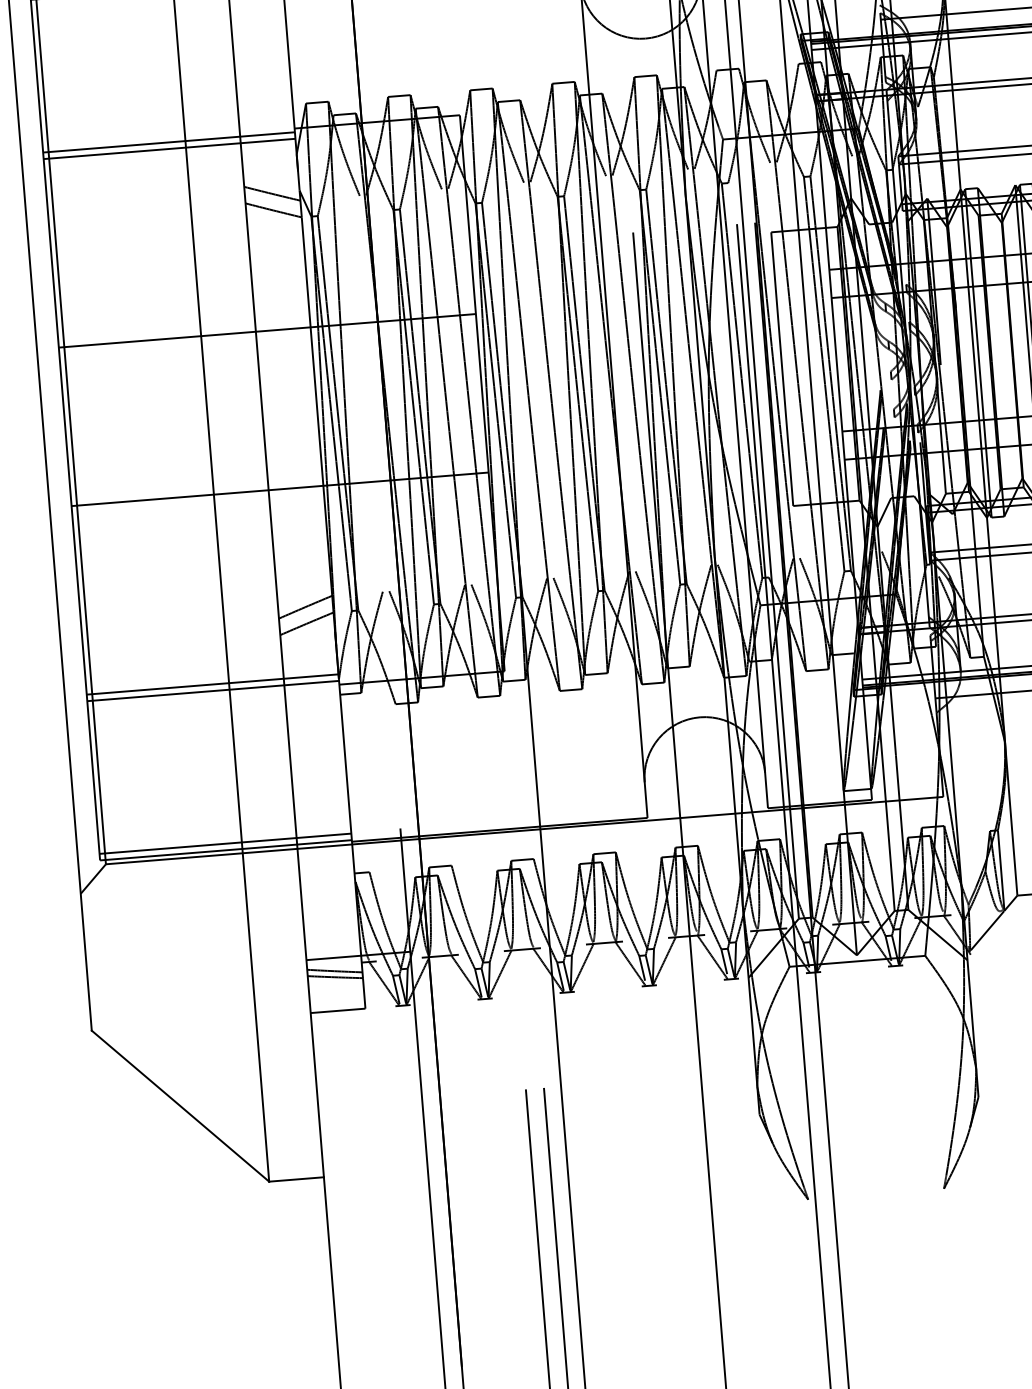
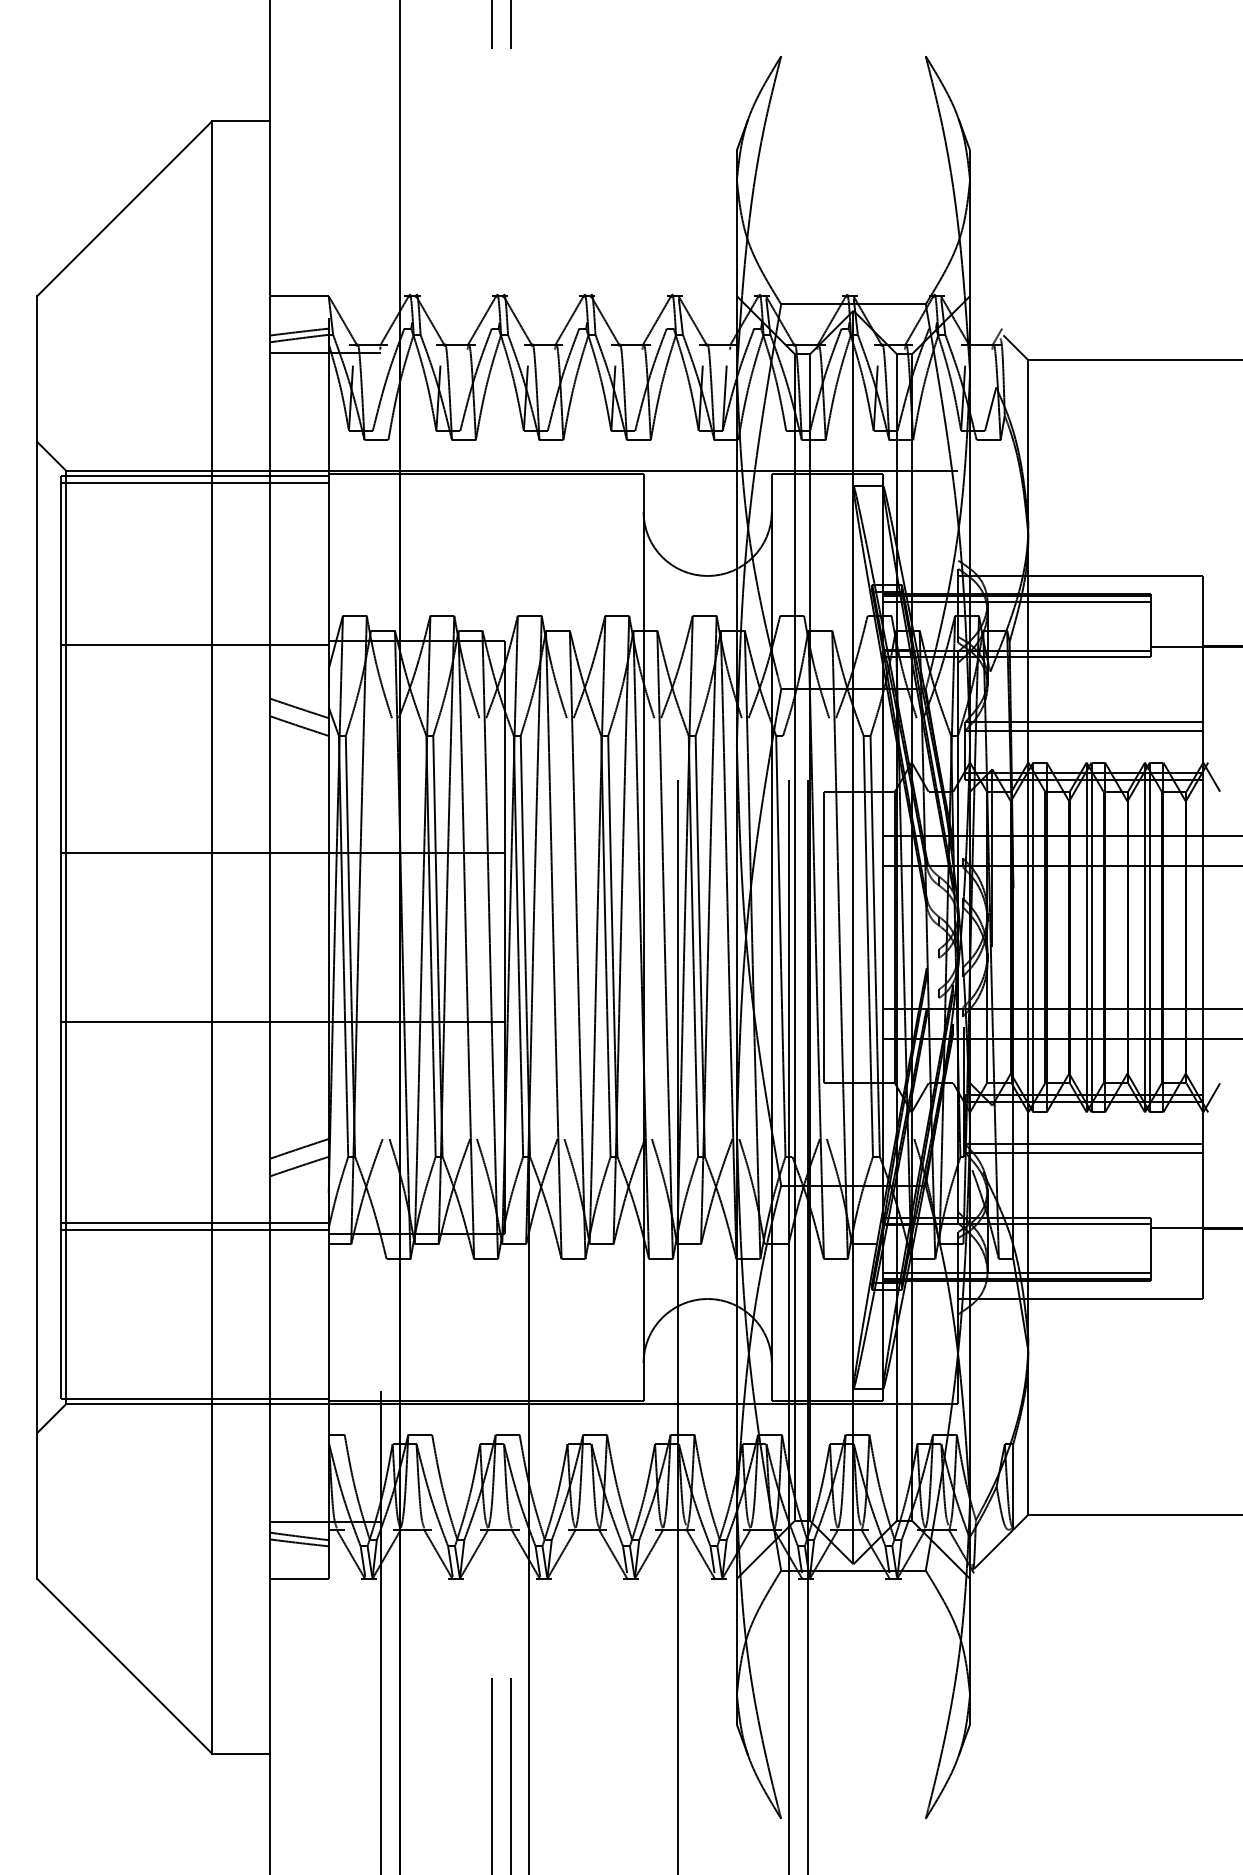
line: (169, 149) -> (194, 652), removed
line: (225, 843) -> (194, 1392), removed

